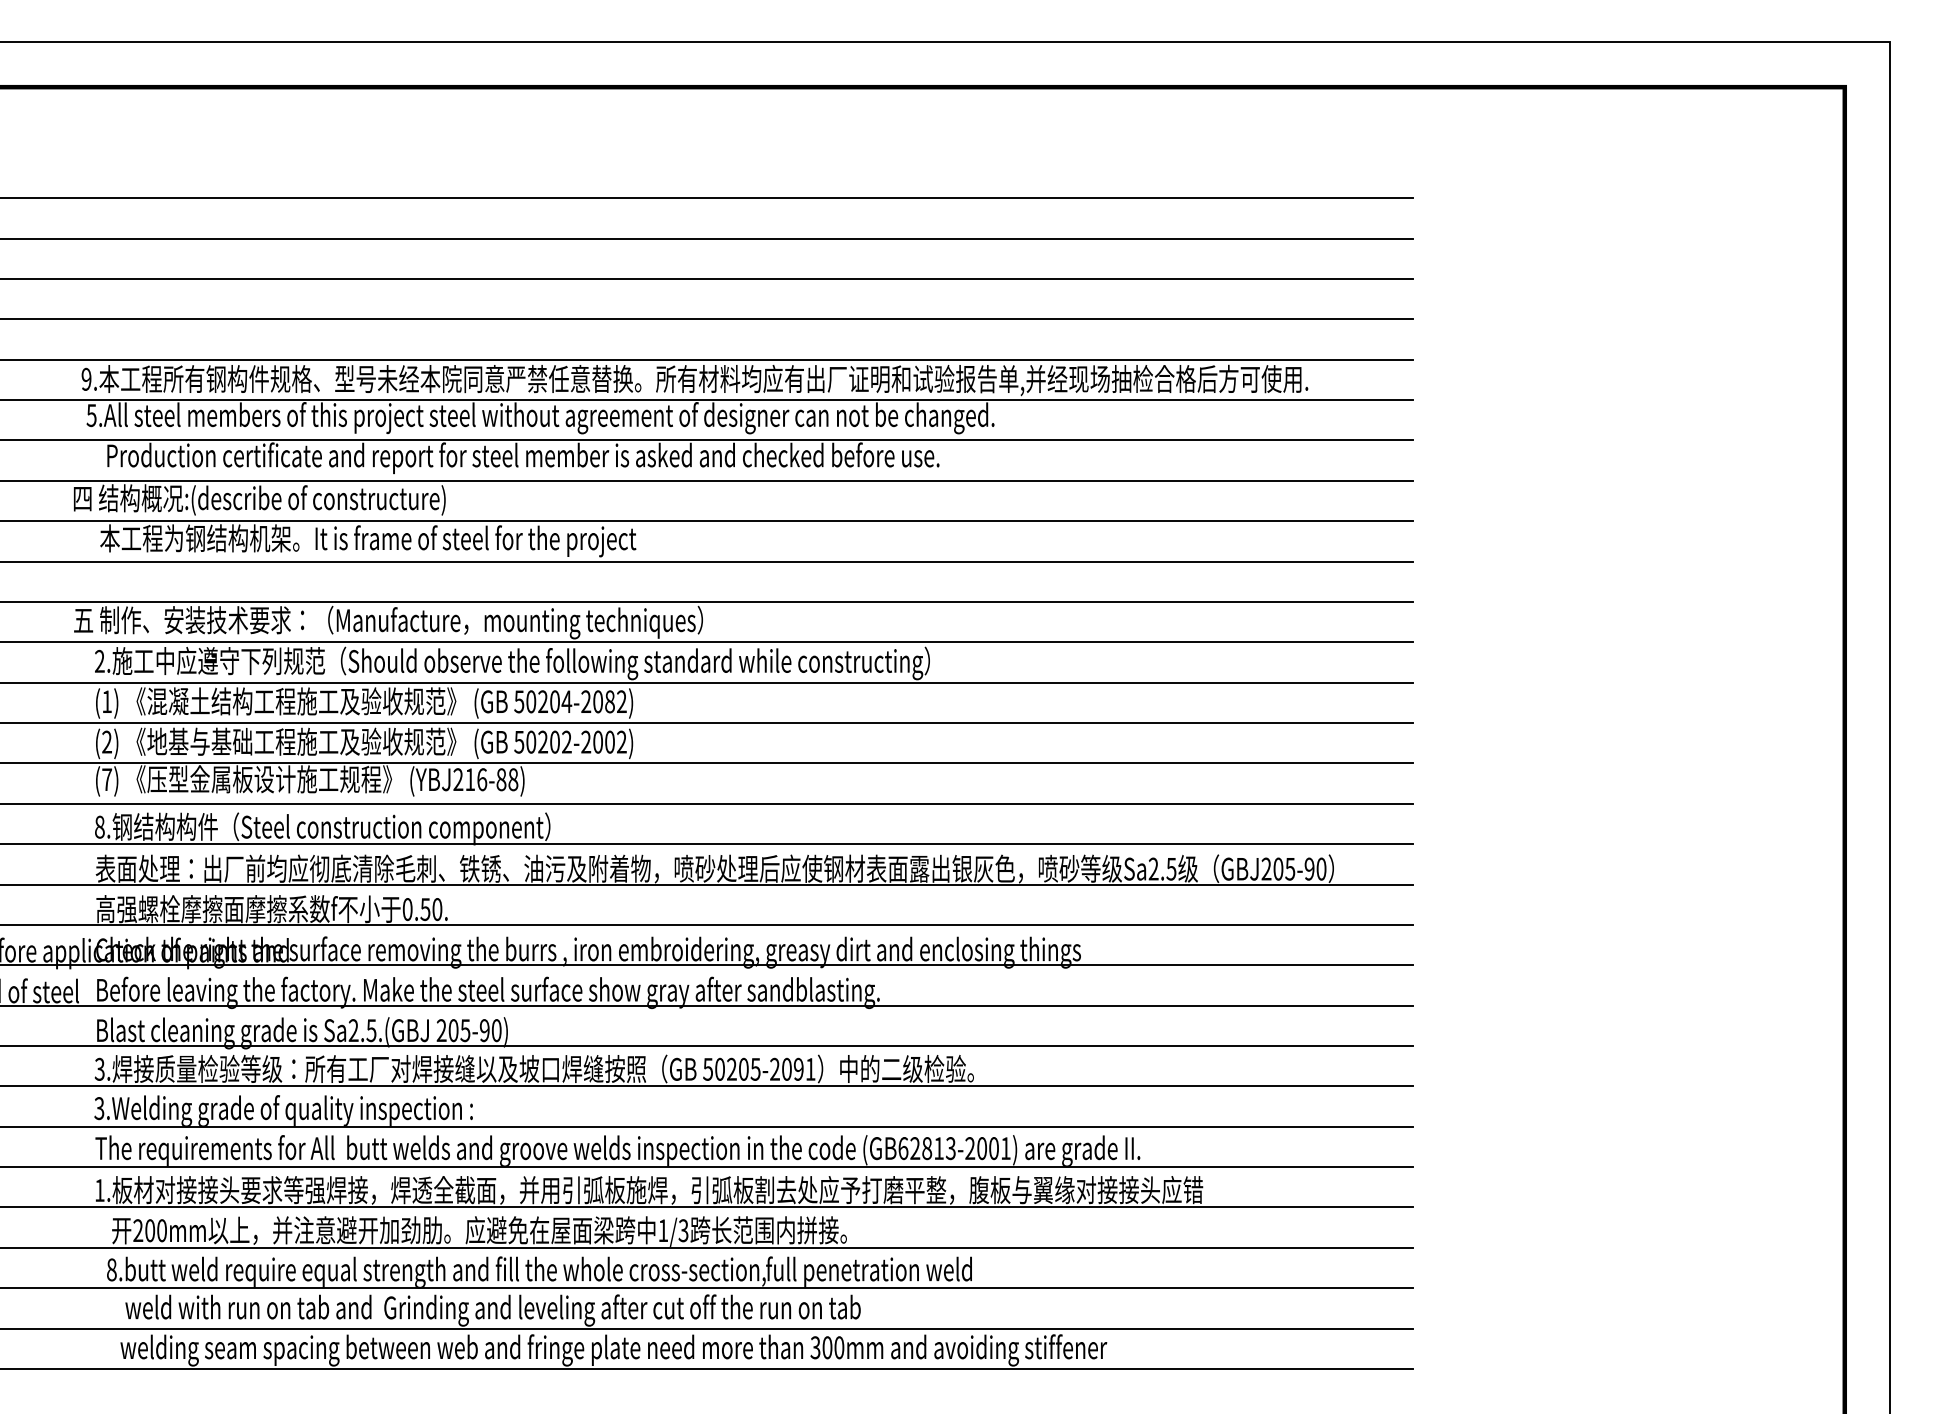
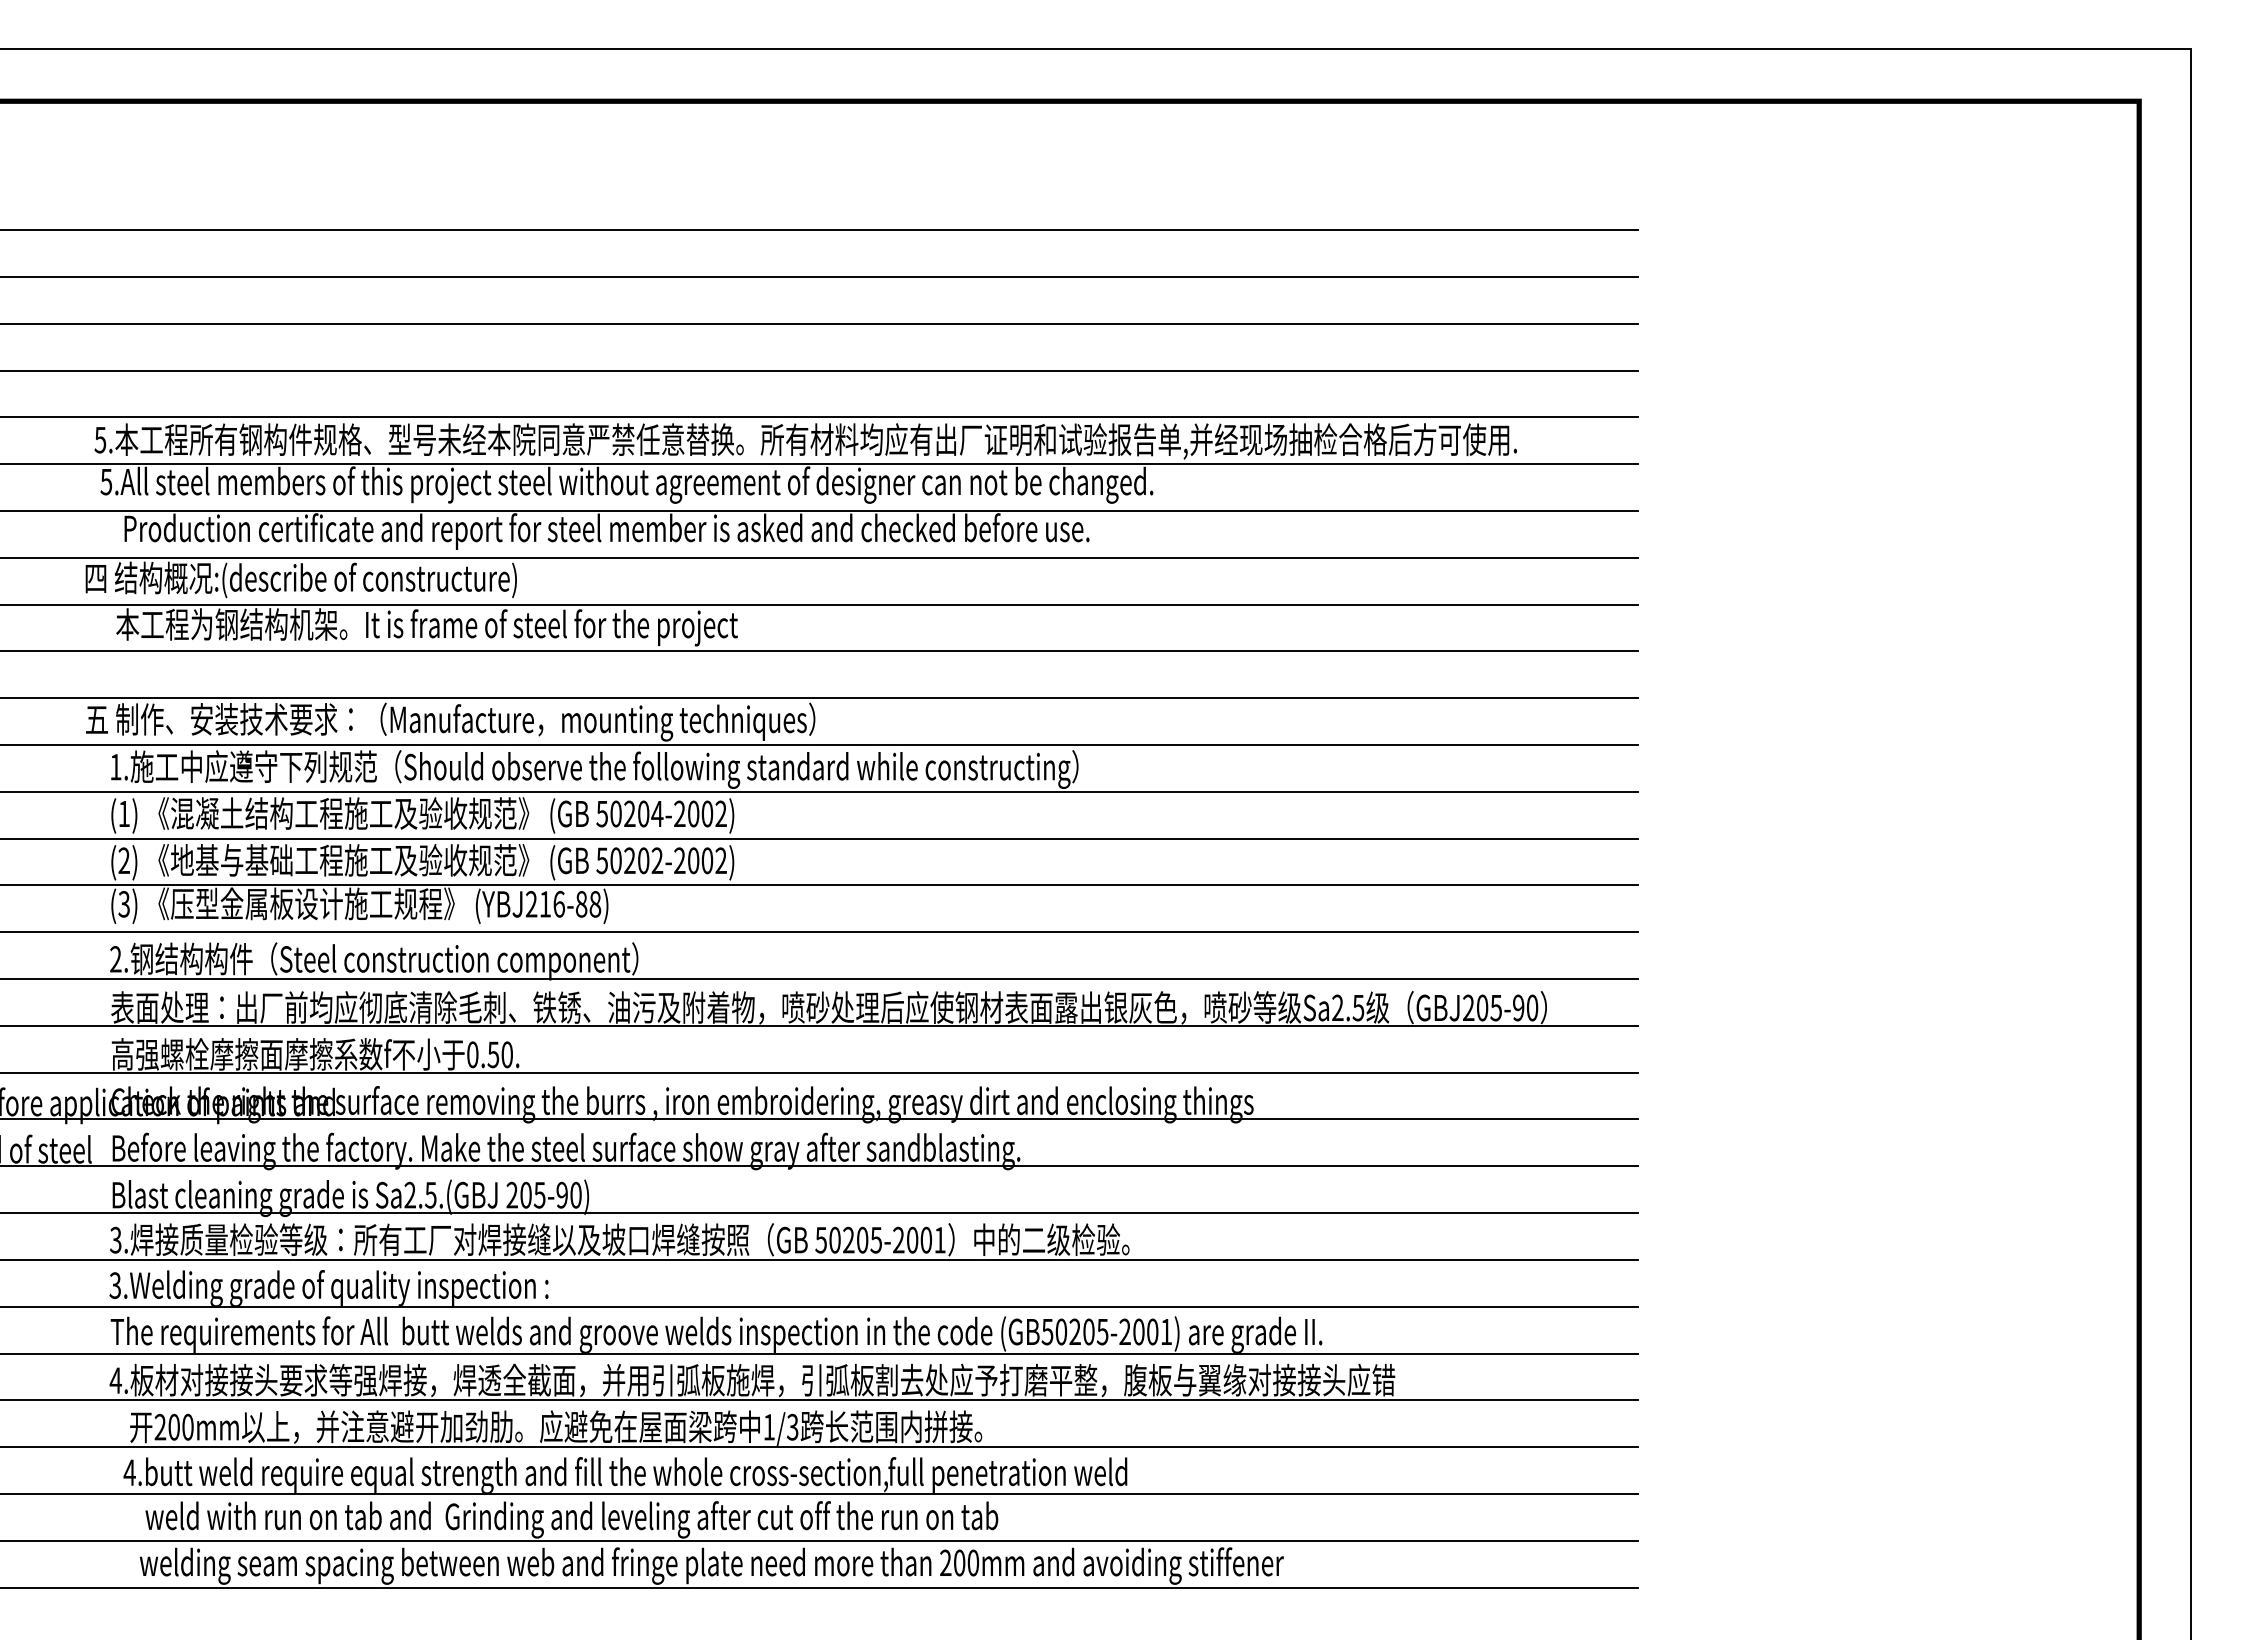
text: (86, 378) -> (100, 439), 9. -> 5.
text: (99, 660) -> (115, 766), 2. -> 1.
text: (610, 701) -> (707, 813), 50204-2082) -> 50204-2002)
text: (106, 779) -> (123, 904), (7) -> (3)
text: (99, 827) -> (115, 959), 8. -> 2.
text: (798, 1069) -> (926, 1240), 50205-2091 -> 50205-2001
text: (926, 1148) -> (1074, 1331), (GB62813-2001) -> (GB50205-2001)
text: (99, 1190) -> (115, 1380), 1. -> 4.
text: (111, 1269) -> (129, 1472), 8.butt -> 4.butt
text: (815, 1348) -> (945, 1563), 300mm -> 200mm

